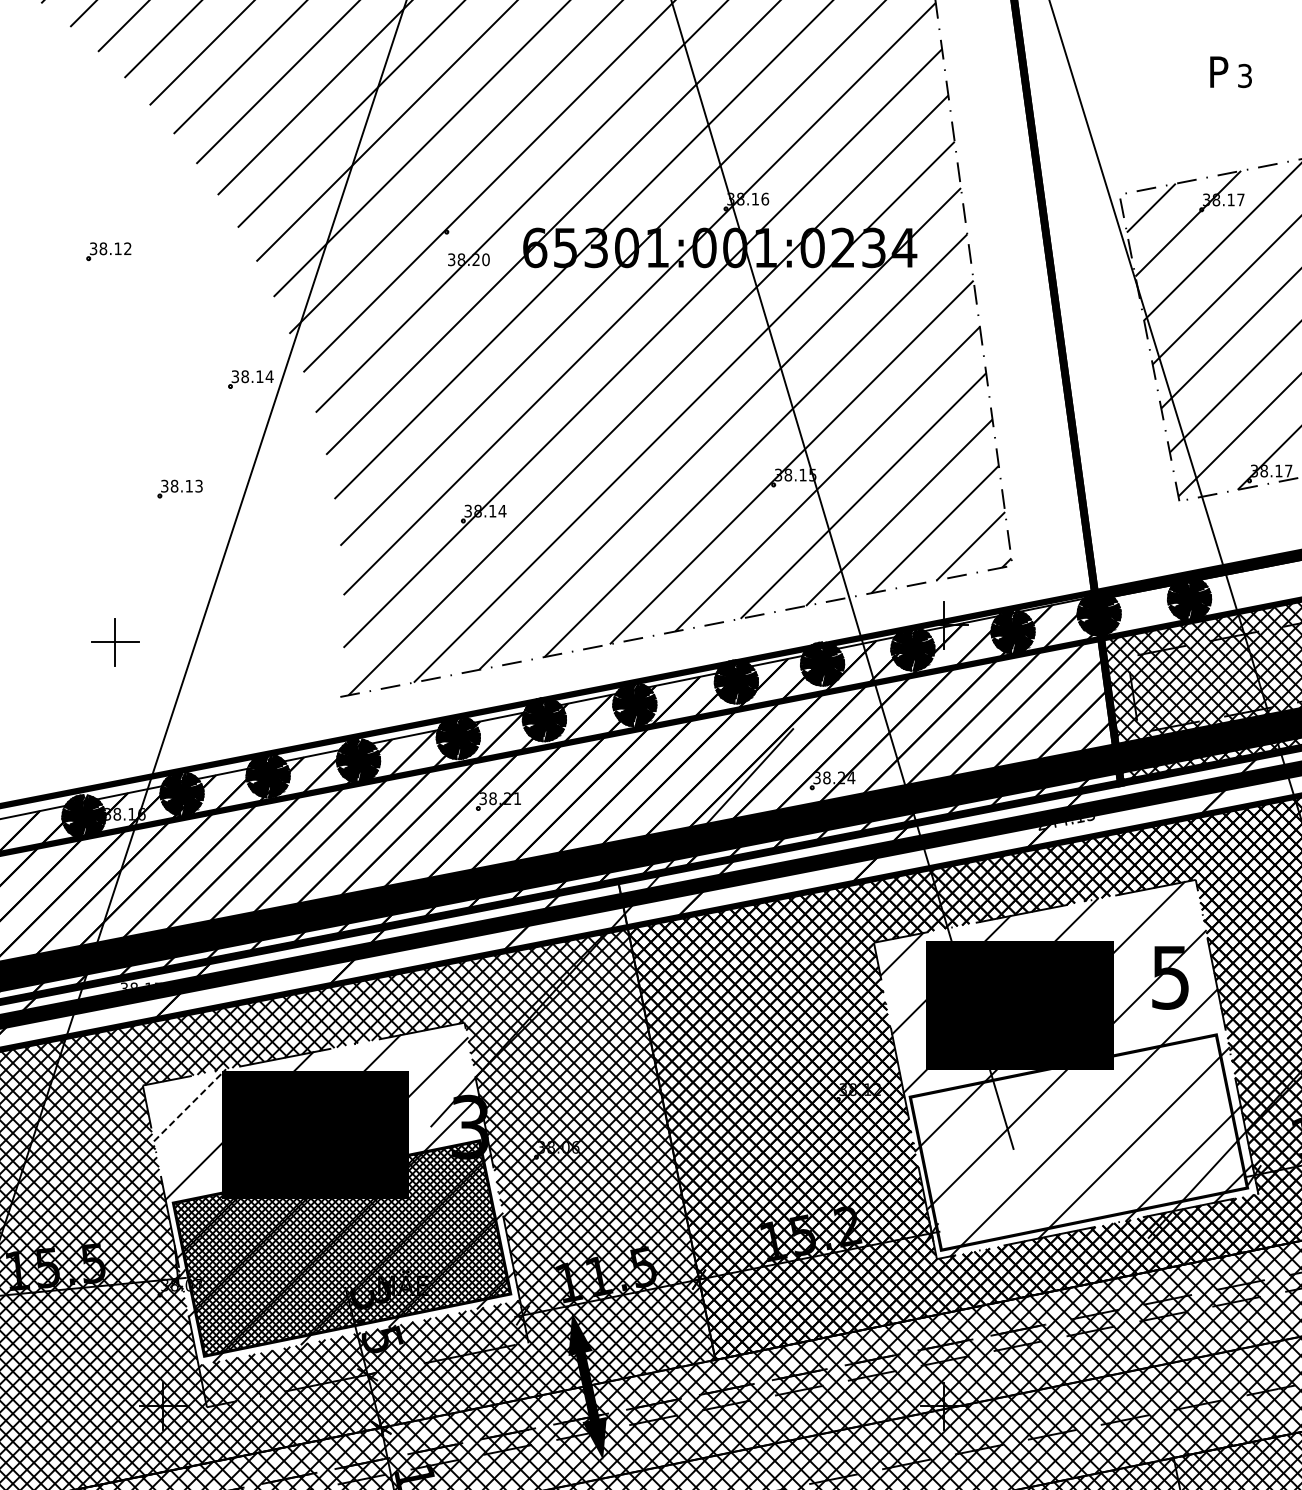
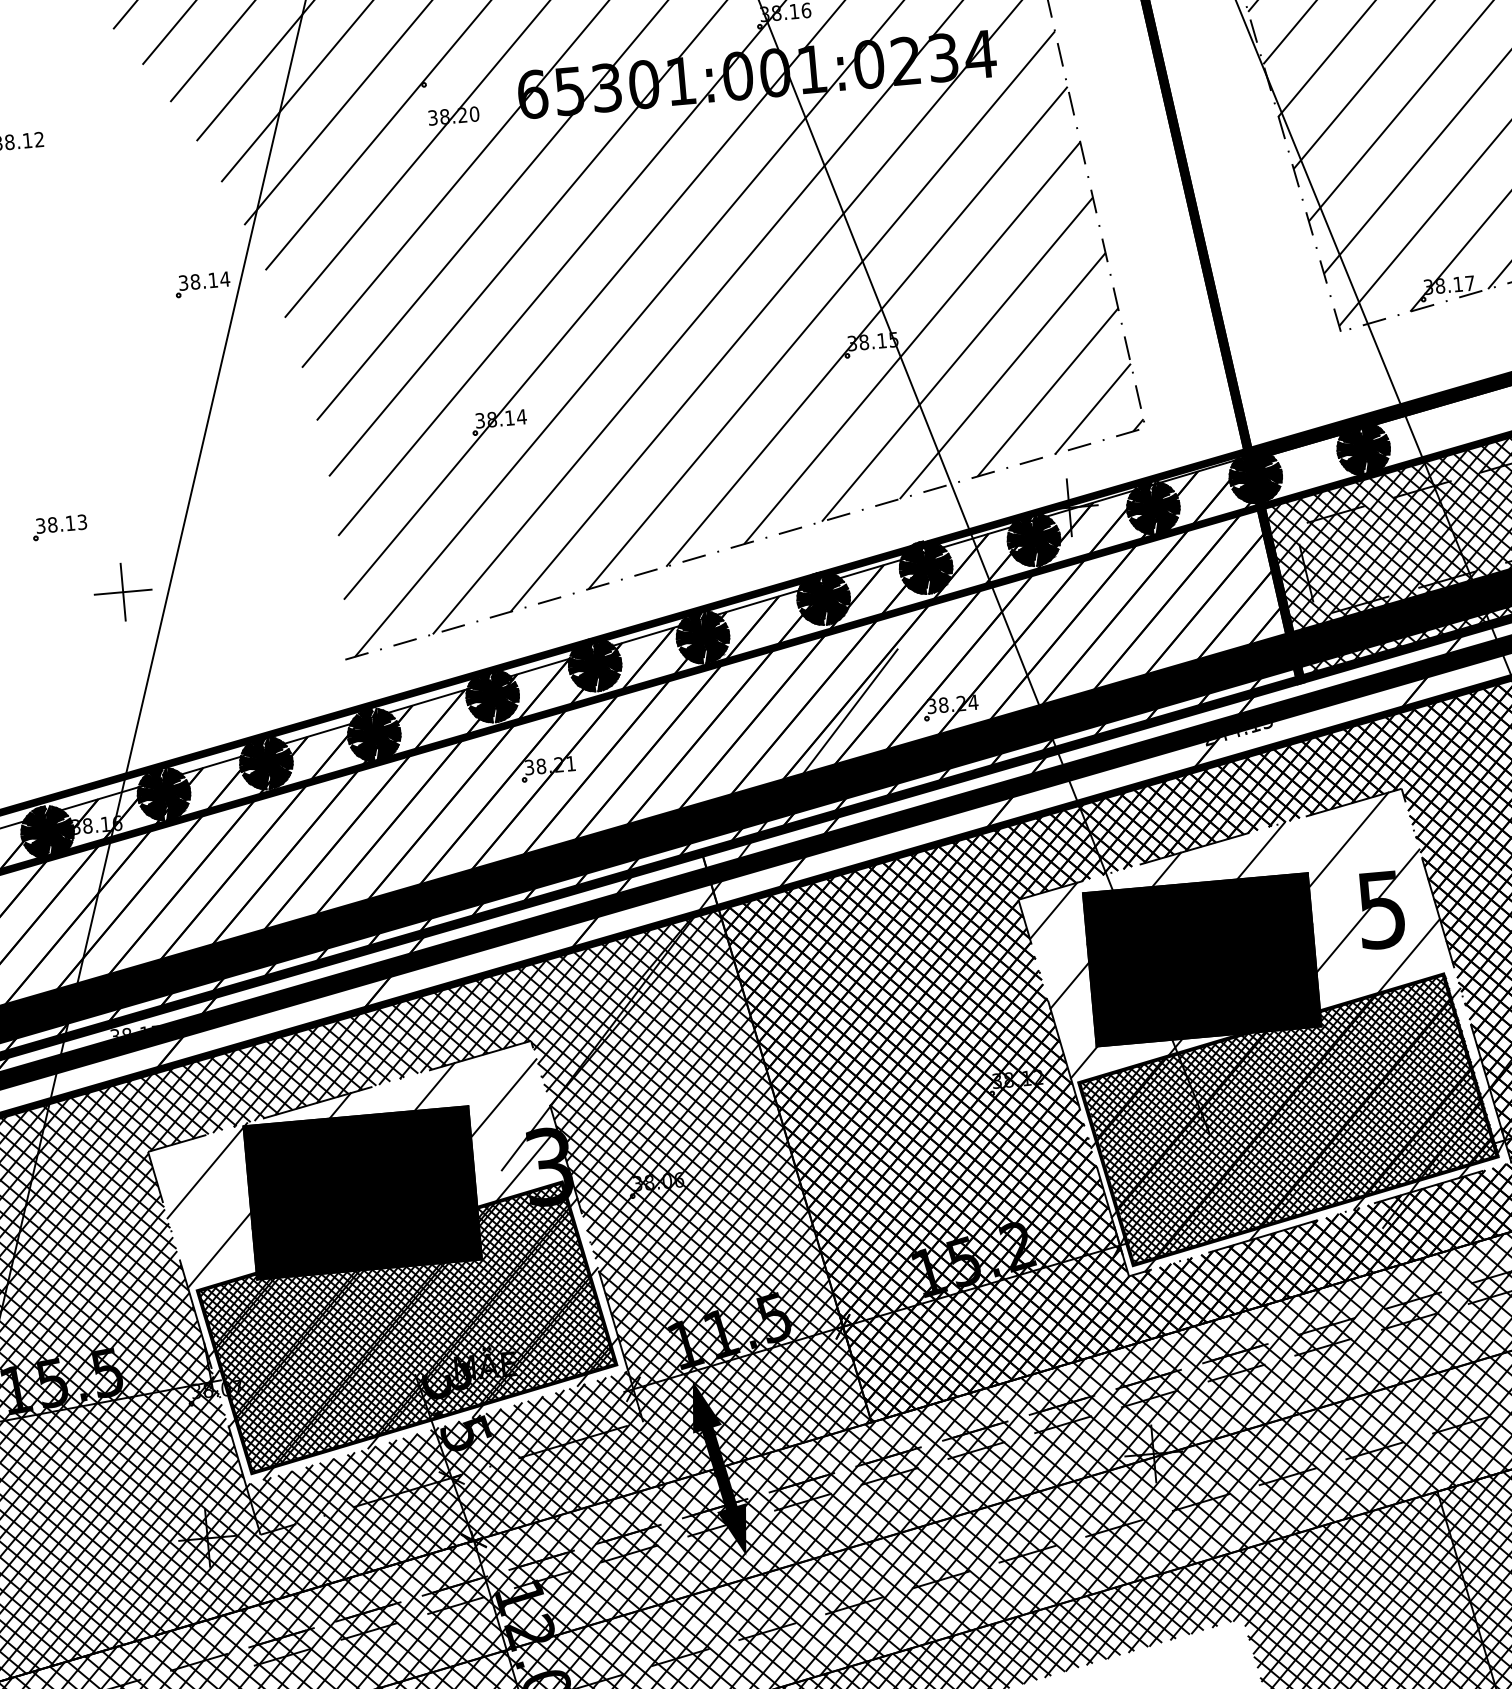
part: (179, 488) -> (58, 527), moved
part: (115, 642) -> (123, 592), moved
line: (190, 1105) -> (207, 1170), dashed -> solid
hatch: (1080, 1142) -> (1290, 1119), added

